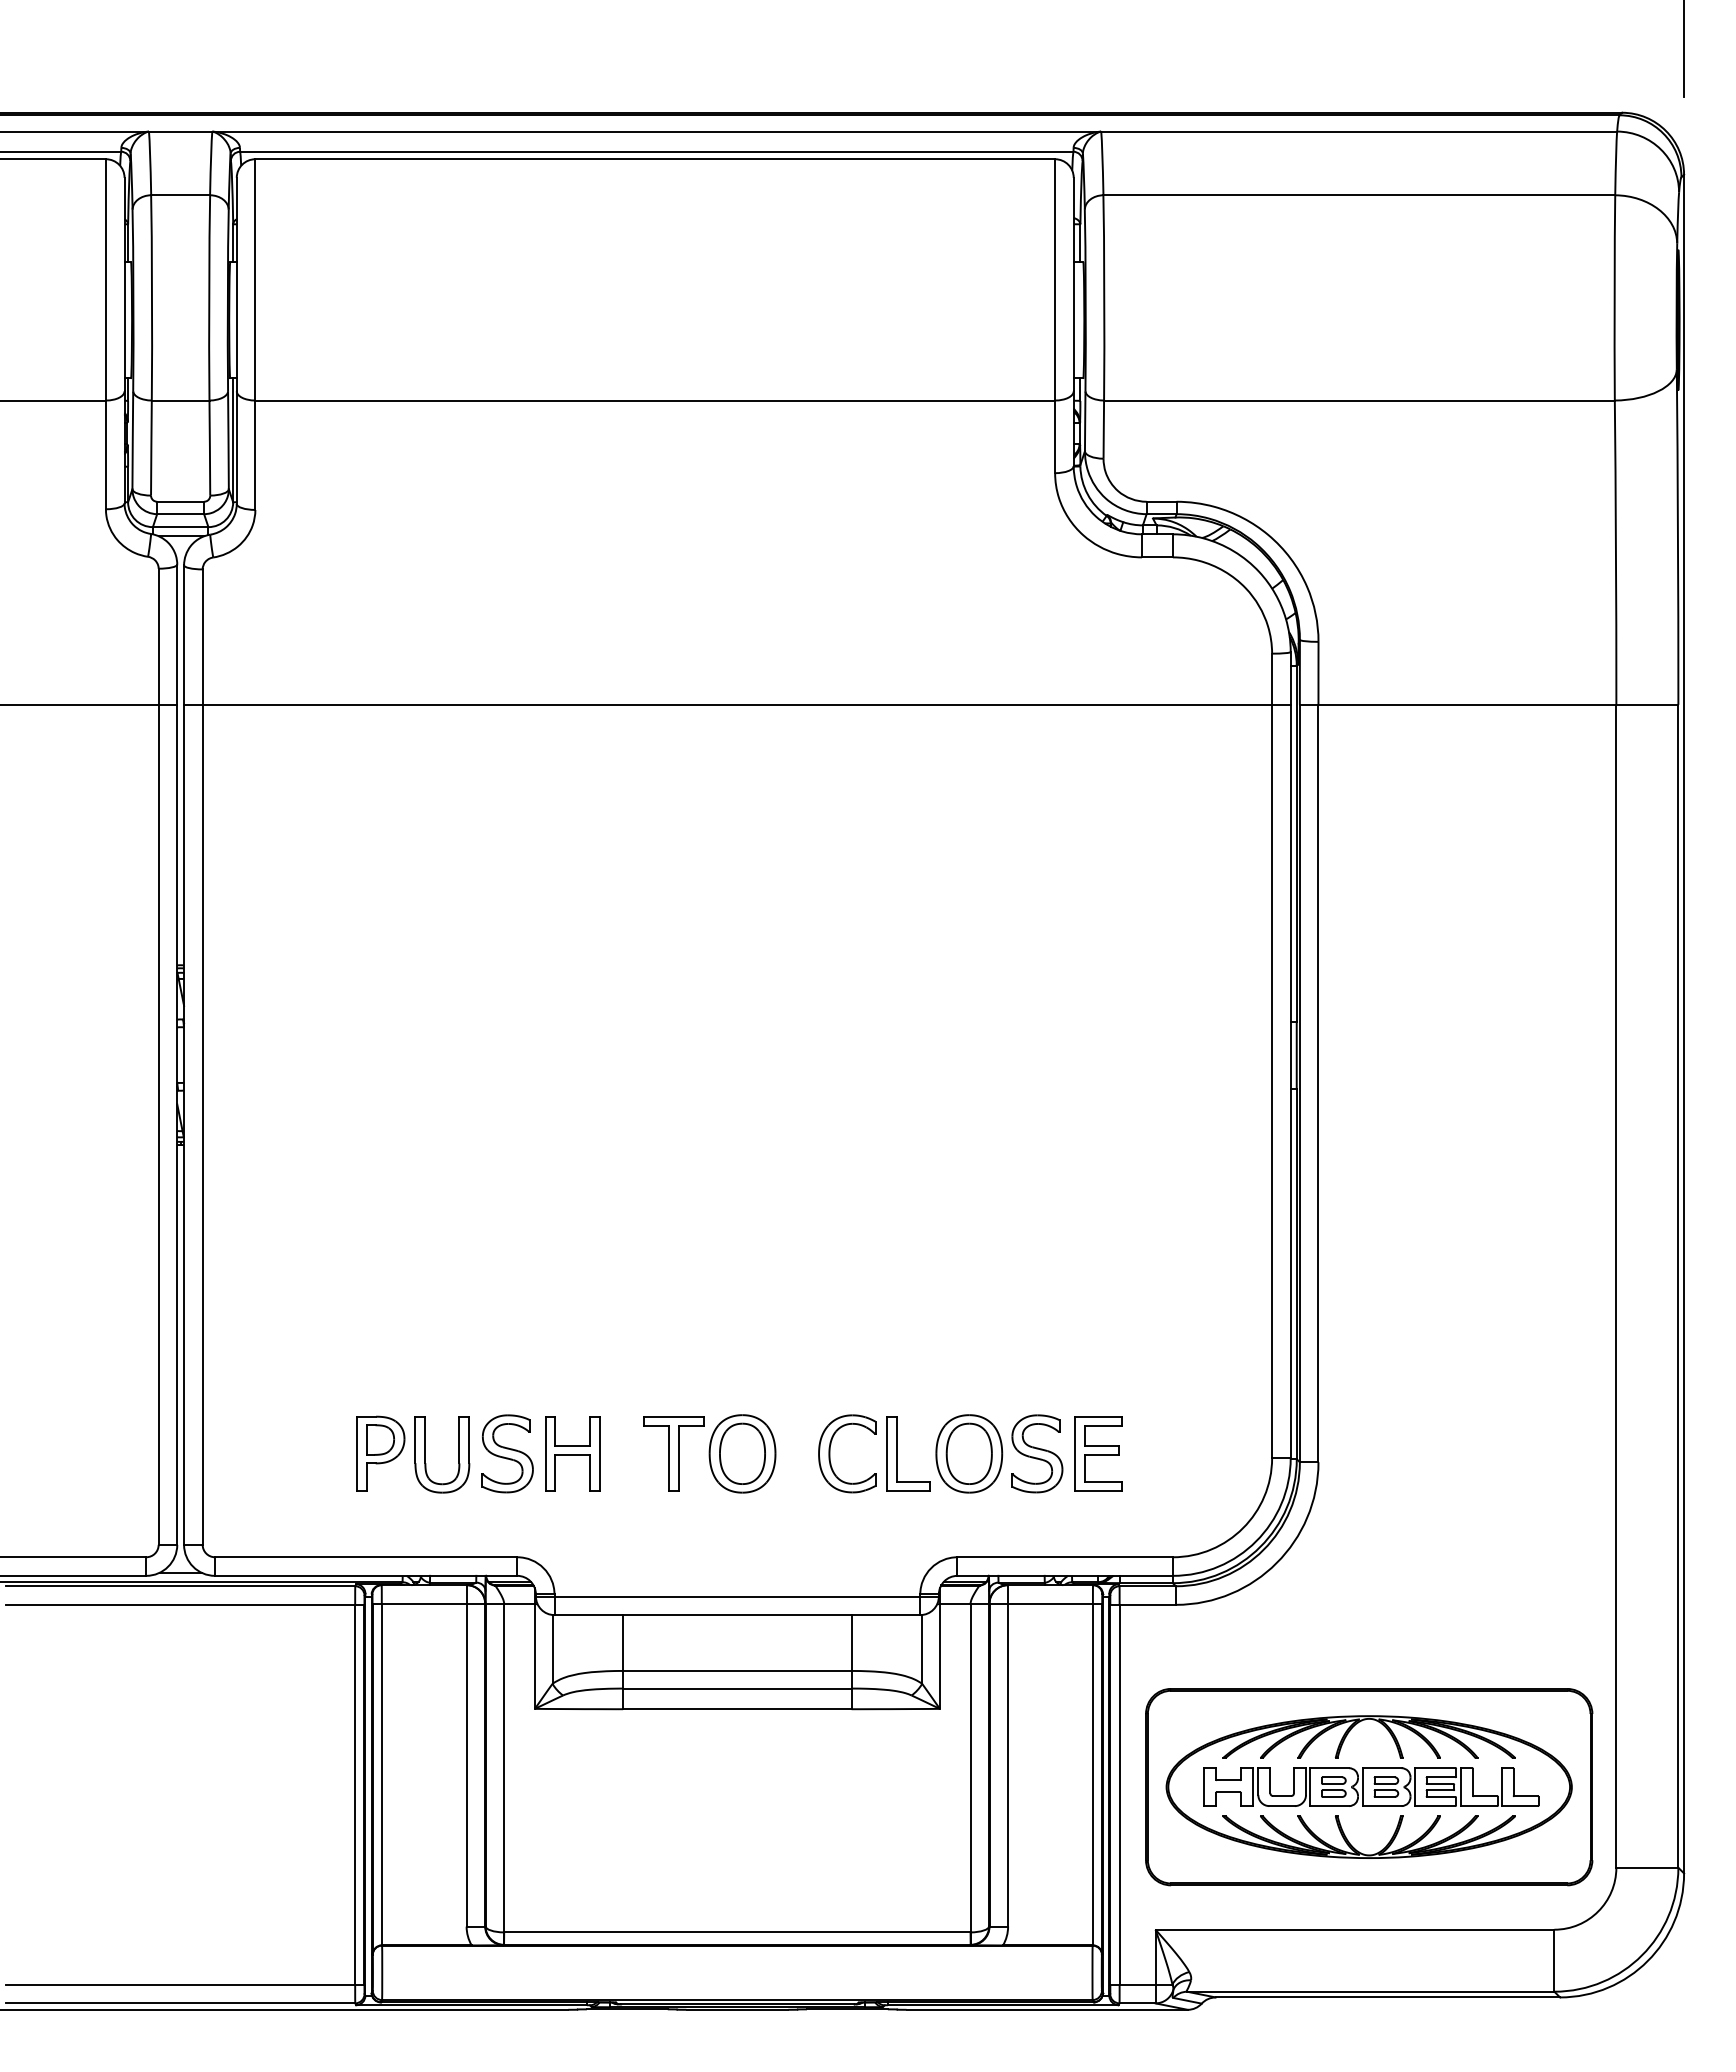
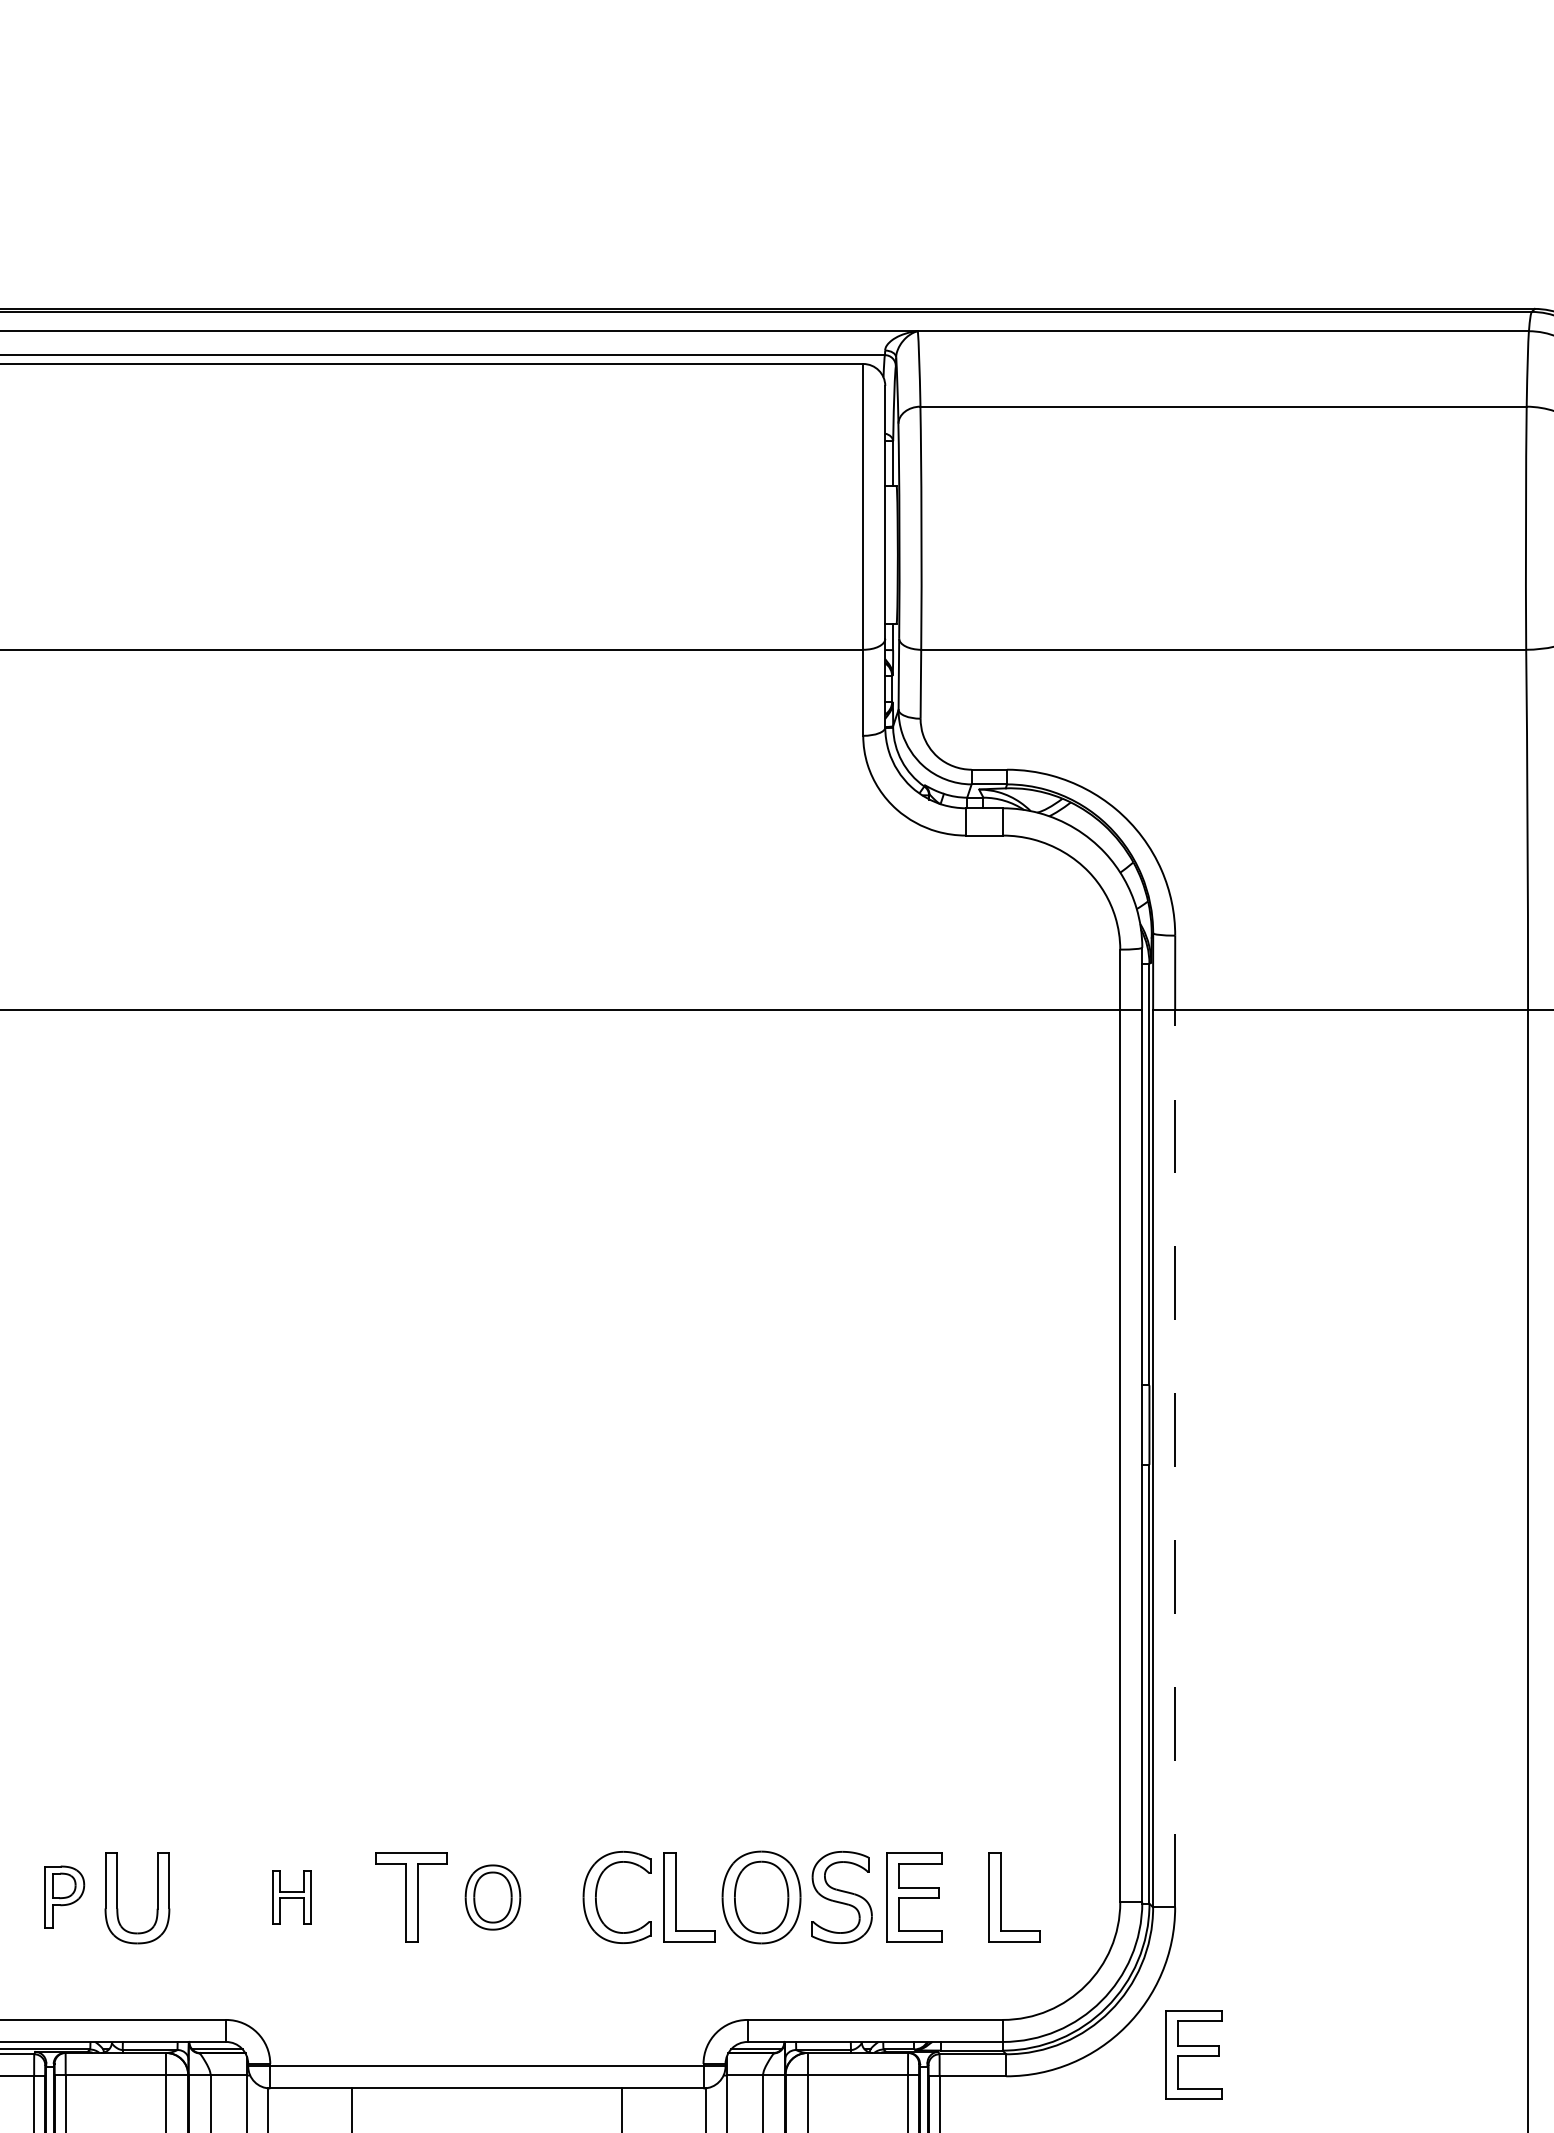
line: (1318, 1083) -> (1175, 1458), solid -> dashed
part: (380, 1453) -> (64, 1897), size x0.7
part: (507, 1453) -> (214, 1897), removed
part: (572, 1453) -> (291, 1897), size x0.6
part: (742, 1453) -> (492, 1897), size x0.7
part: (1171, 1453) -> (1001, 1897), added
part: (1334, 1586) -> (1194, 2054), added

